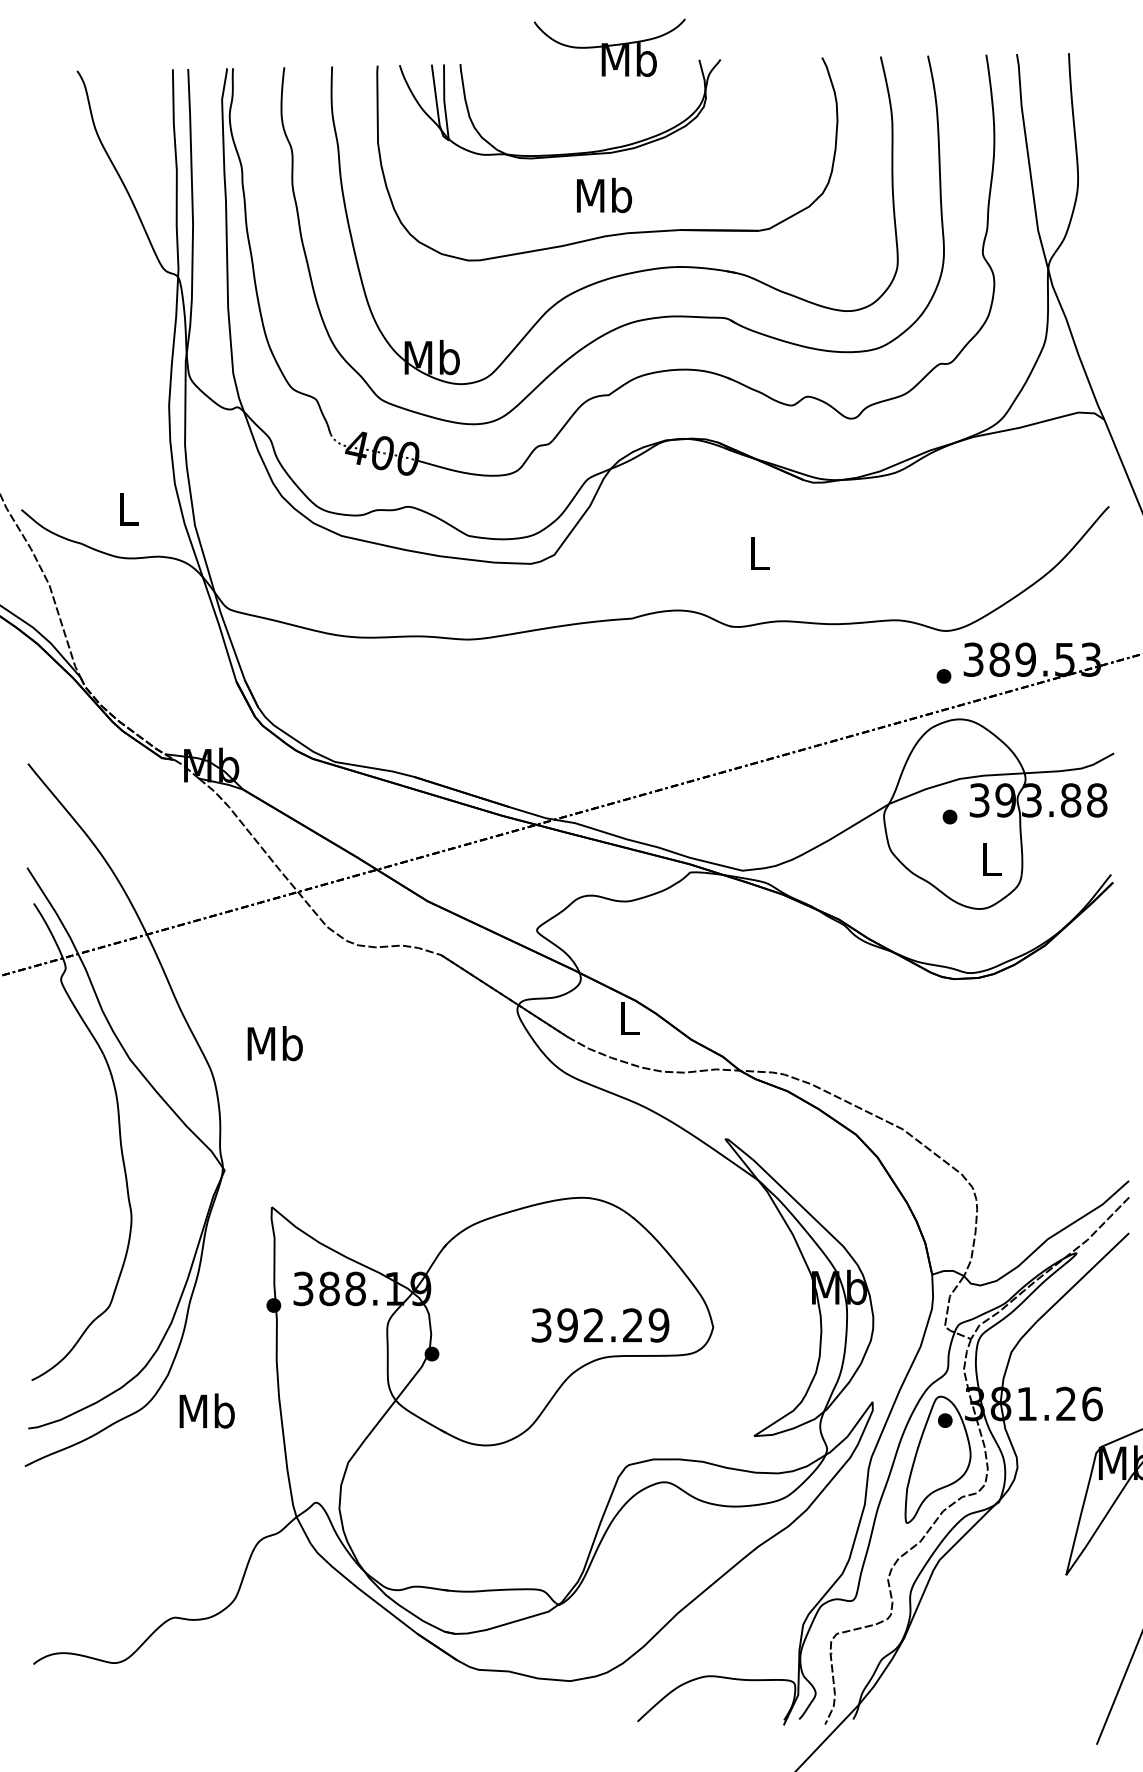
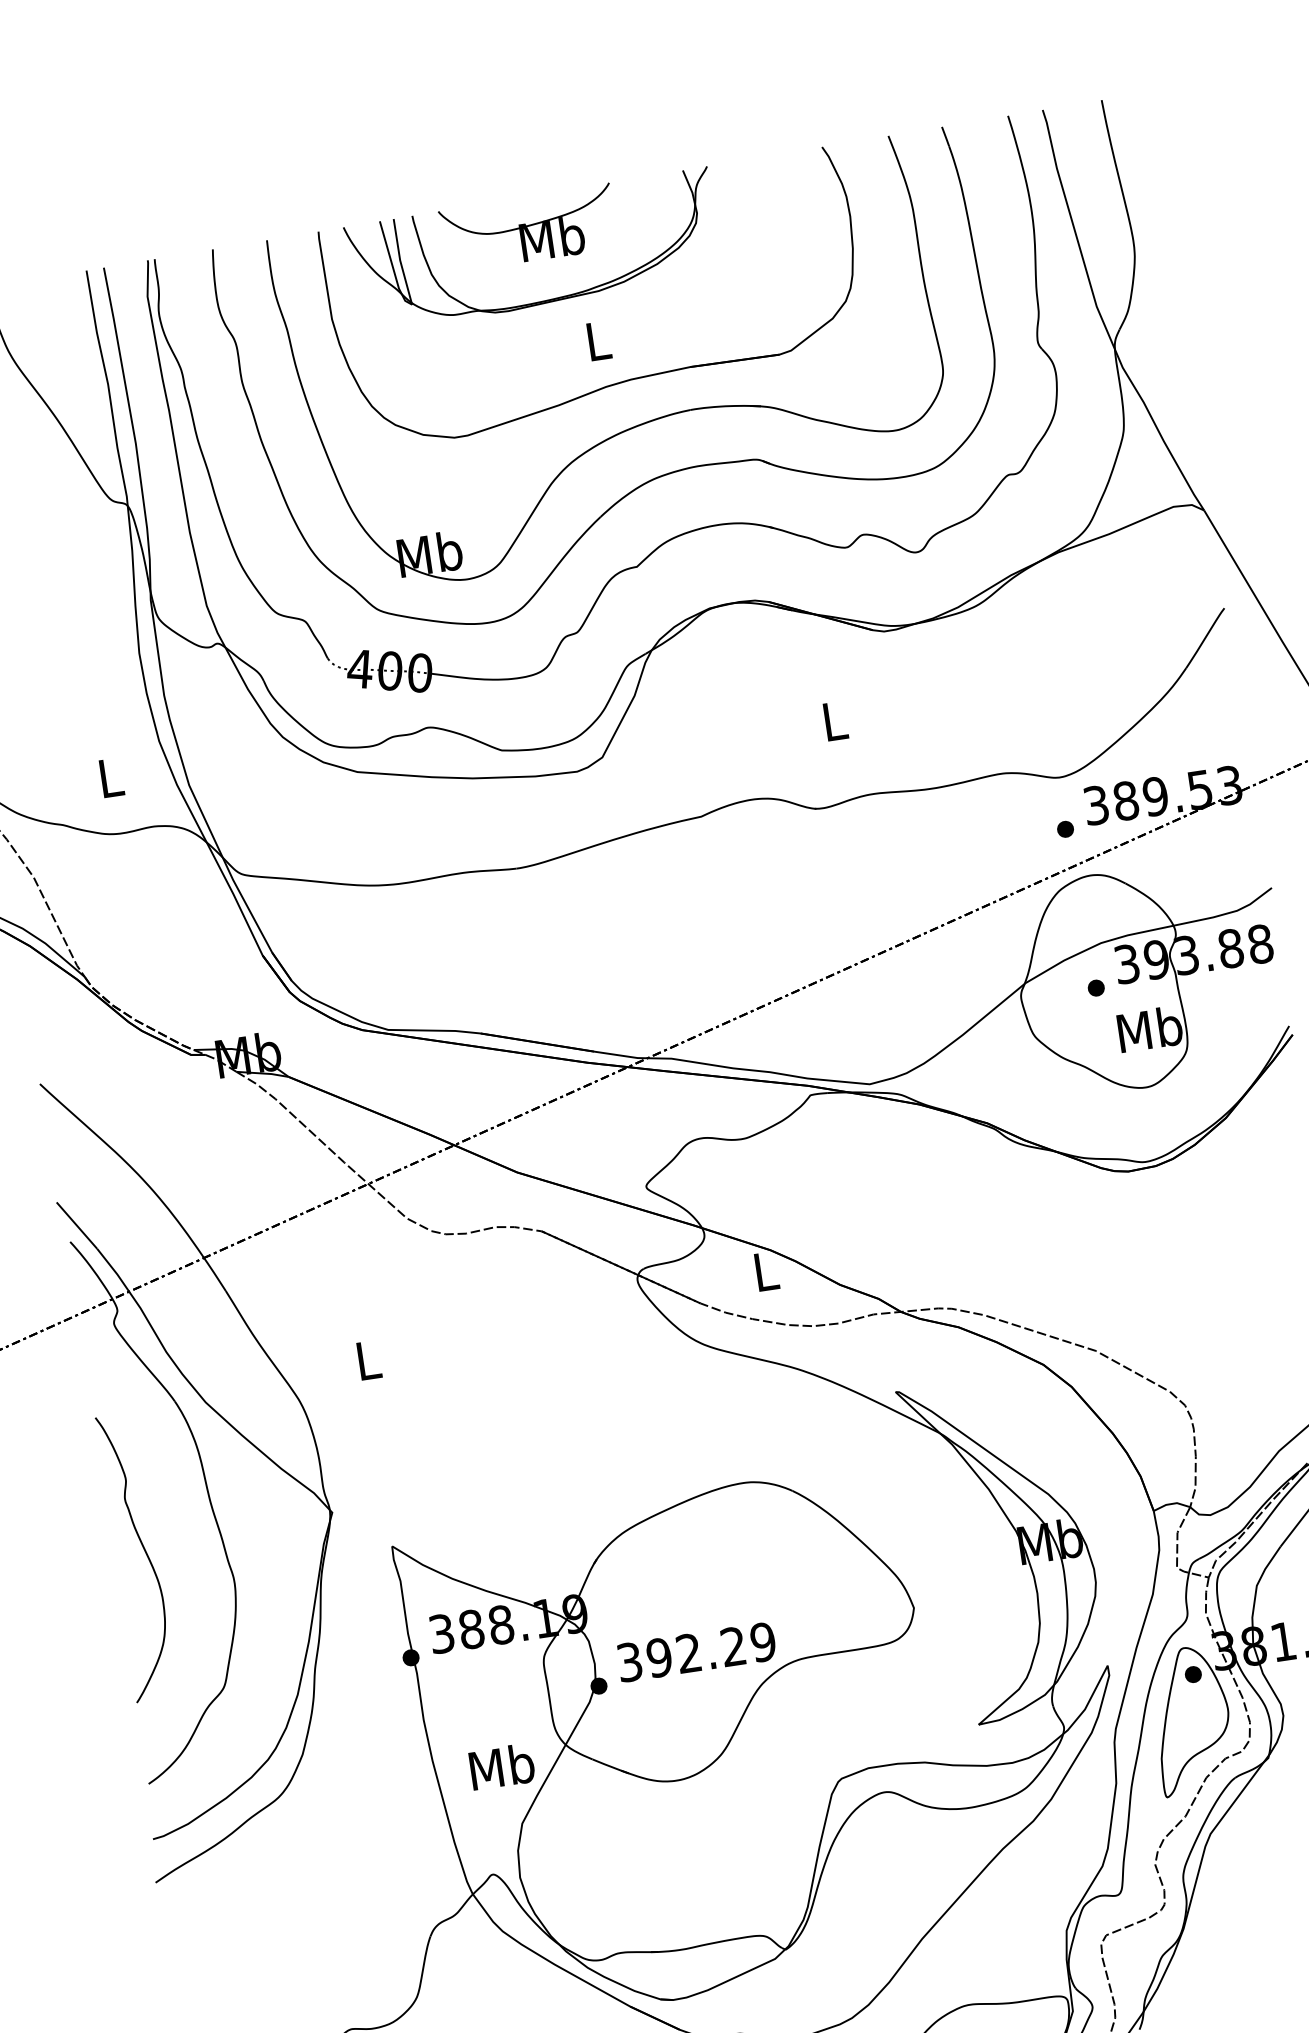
part: (609, 47) -> (528, 228), moved
text: (604, 195) -> (598, 340), Mb -> L
text: (990, 858) -> (1149, 1028), L -> Mb
text: (274, 1043) -> (367, 1360), Mb -> L
curve: (57, 1179) -> (143, 1551), added
text: (600, 1325) -> (696, 1652), moved
text: (206, 1410) -> (501, 1766), moved

